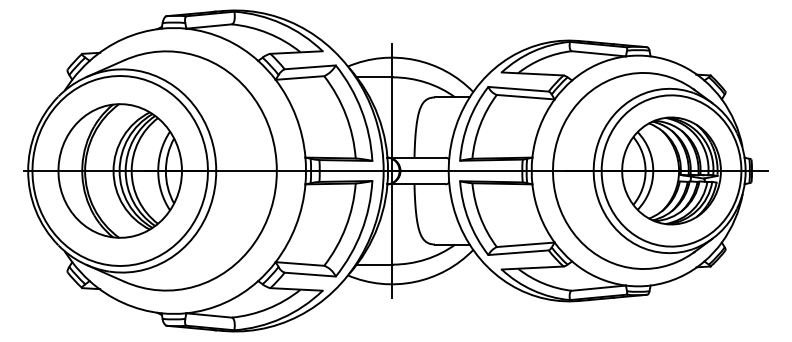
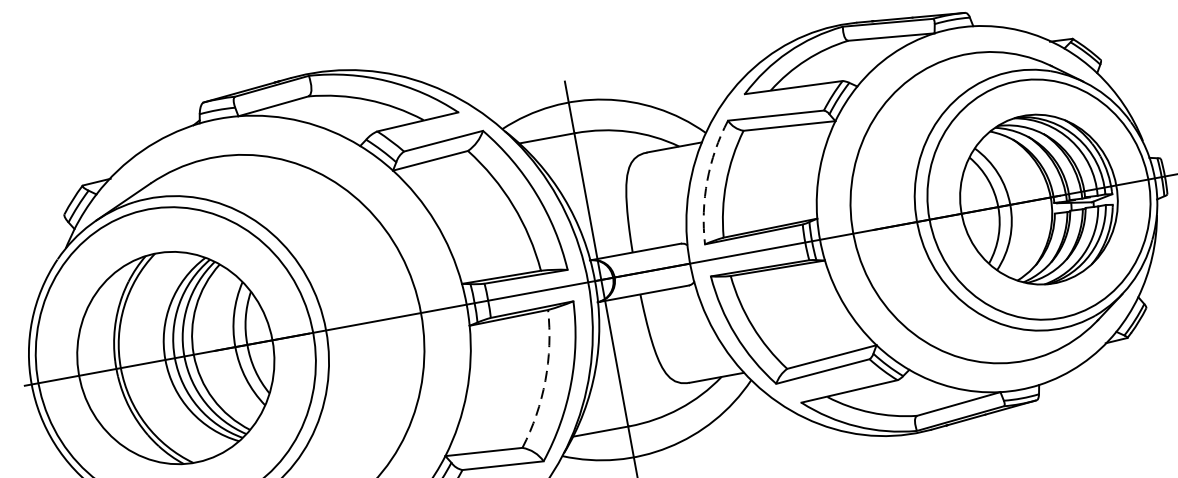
arc: (468, 121) -> (706, 180), solid -> dashed
arc: (345, 226) -> (544, 380), solid -> dashed

